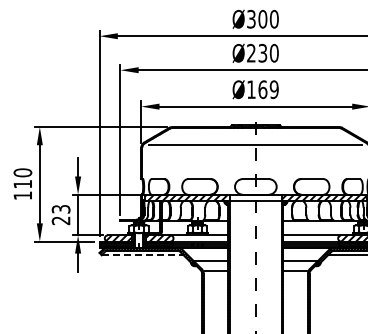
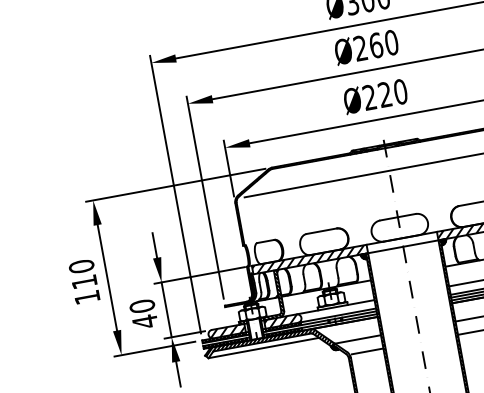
text: (262, 52) -> (375, 44), Ø230 -> Ø260
text: (262, 89) -> (384, 94), Ø169 -> Ø220
text: (60, 214) -> (142, 313), 23 -> 40
line: (142, 255) -> (263, 348), dashed -> solid

